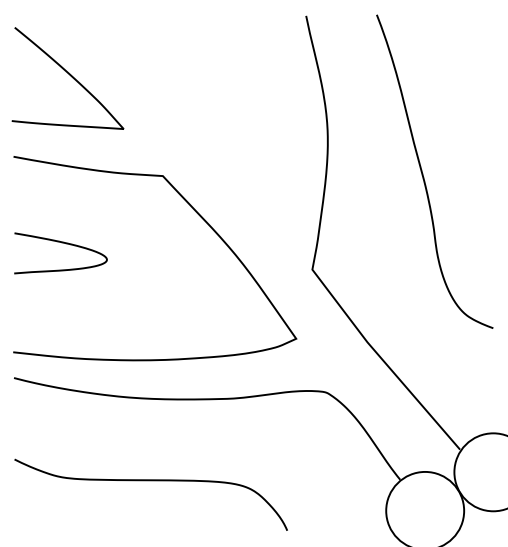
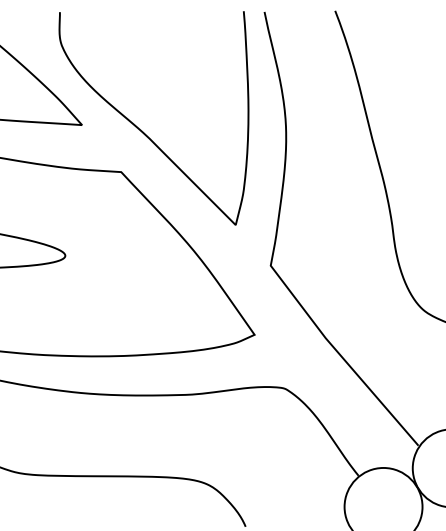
curve: (186, 136) -> (144, 132), added

